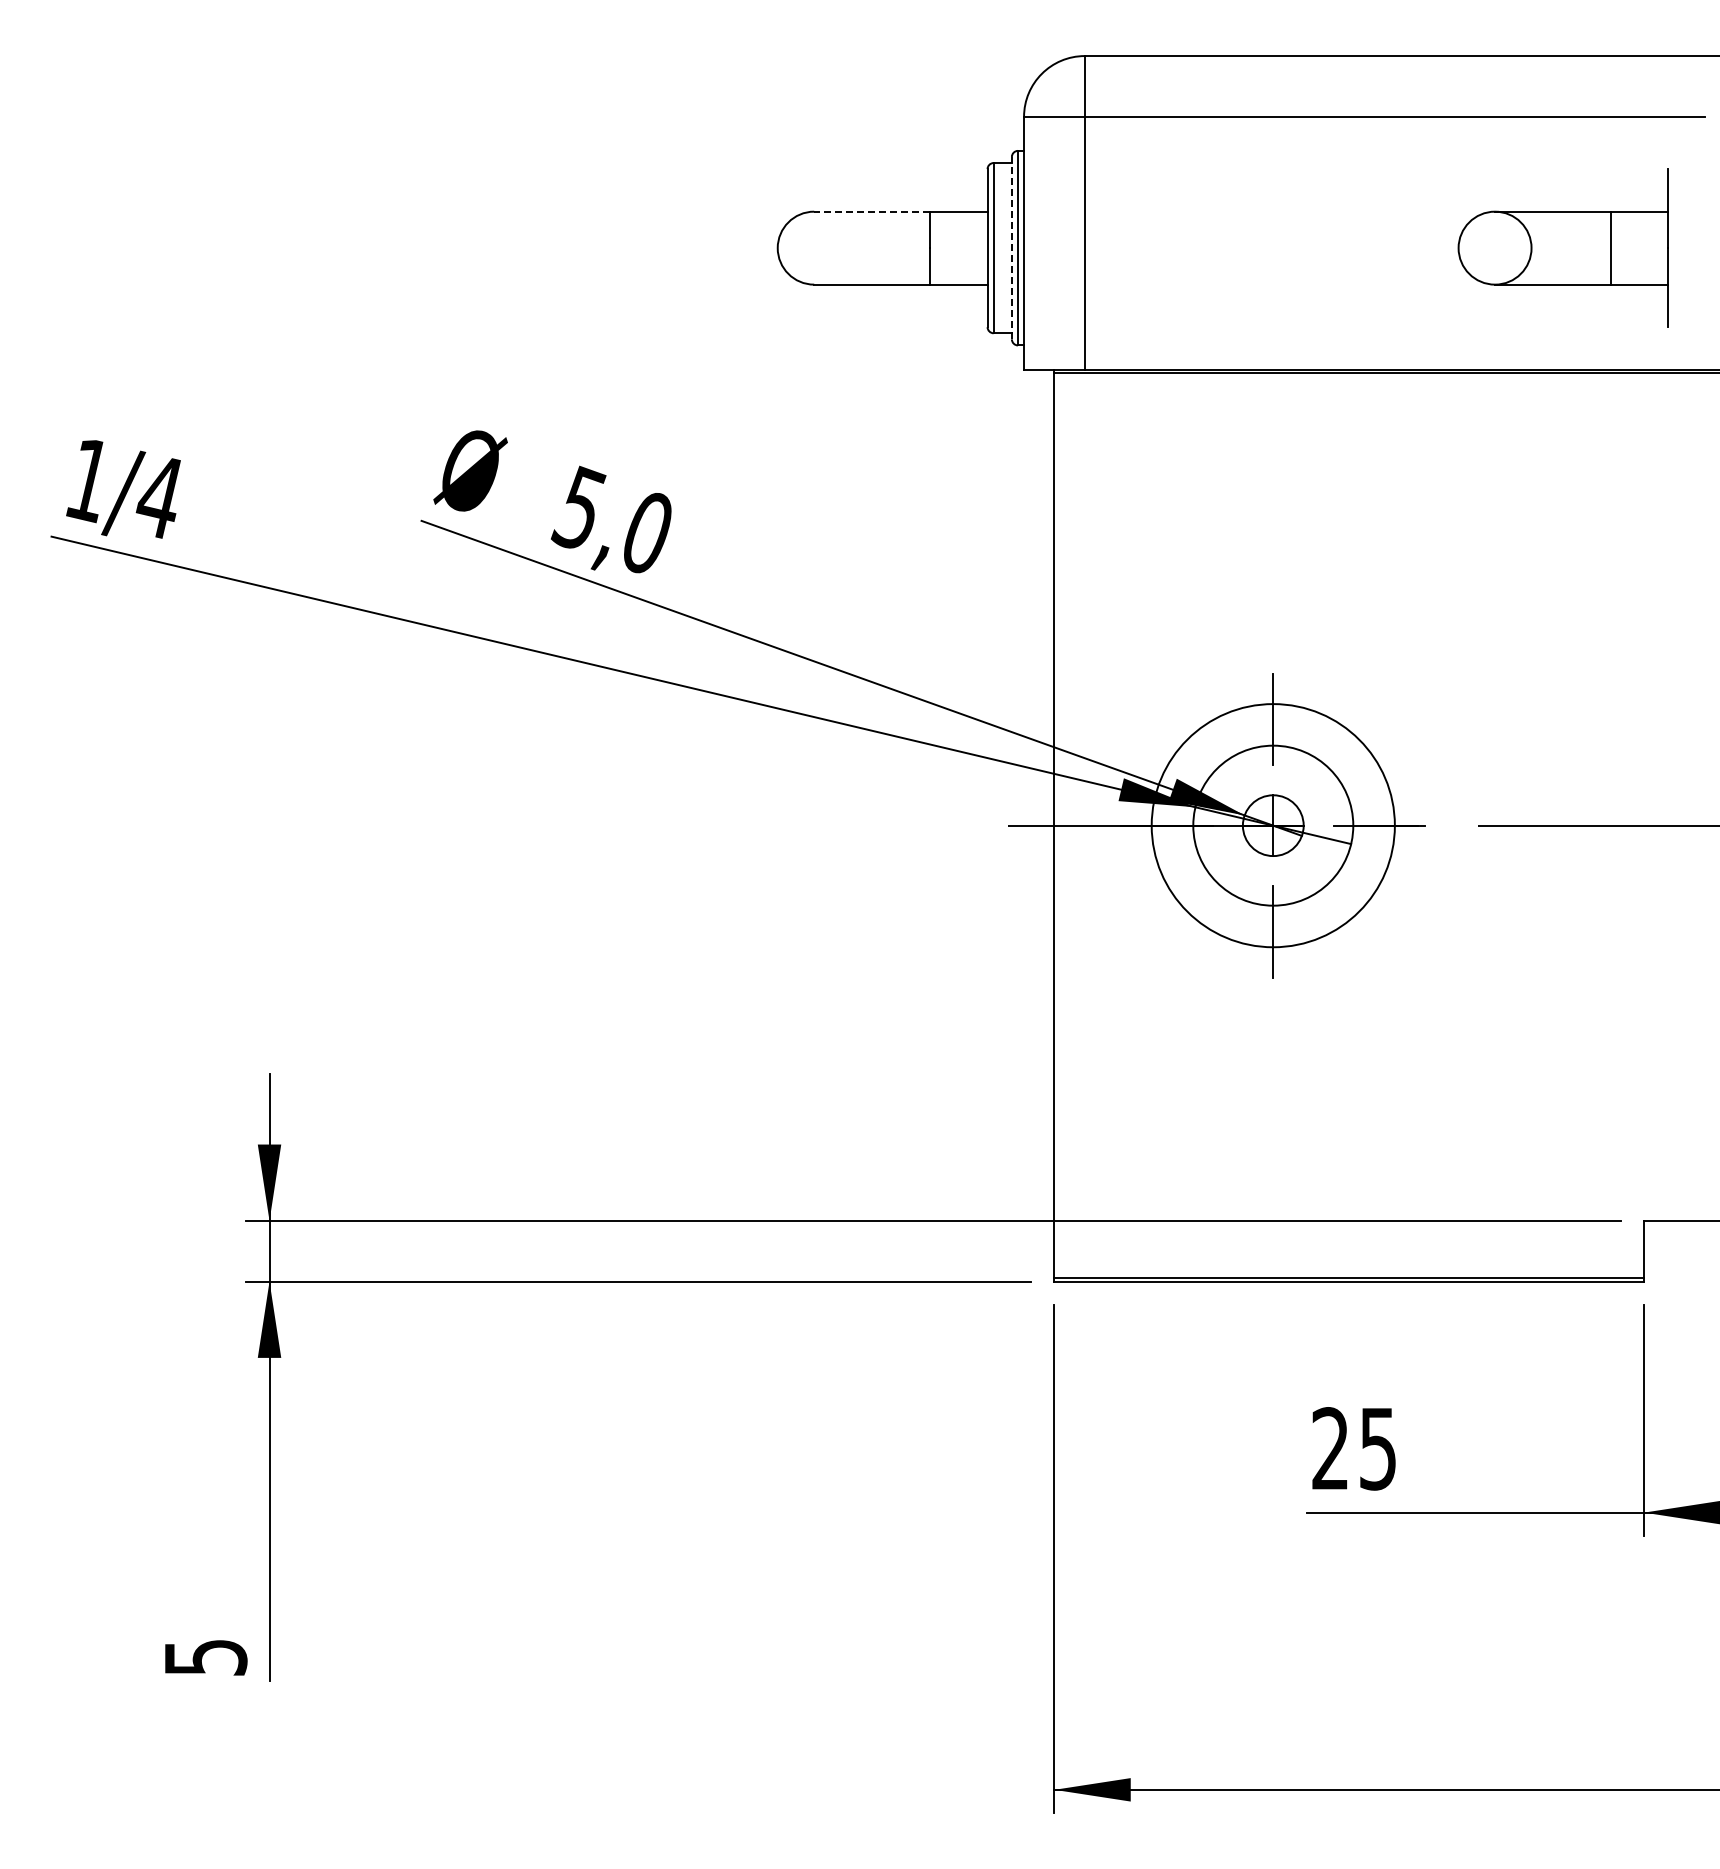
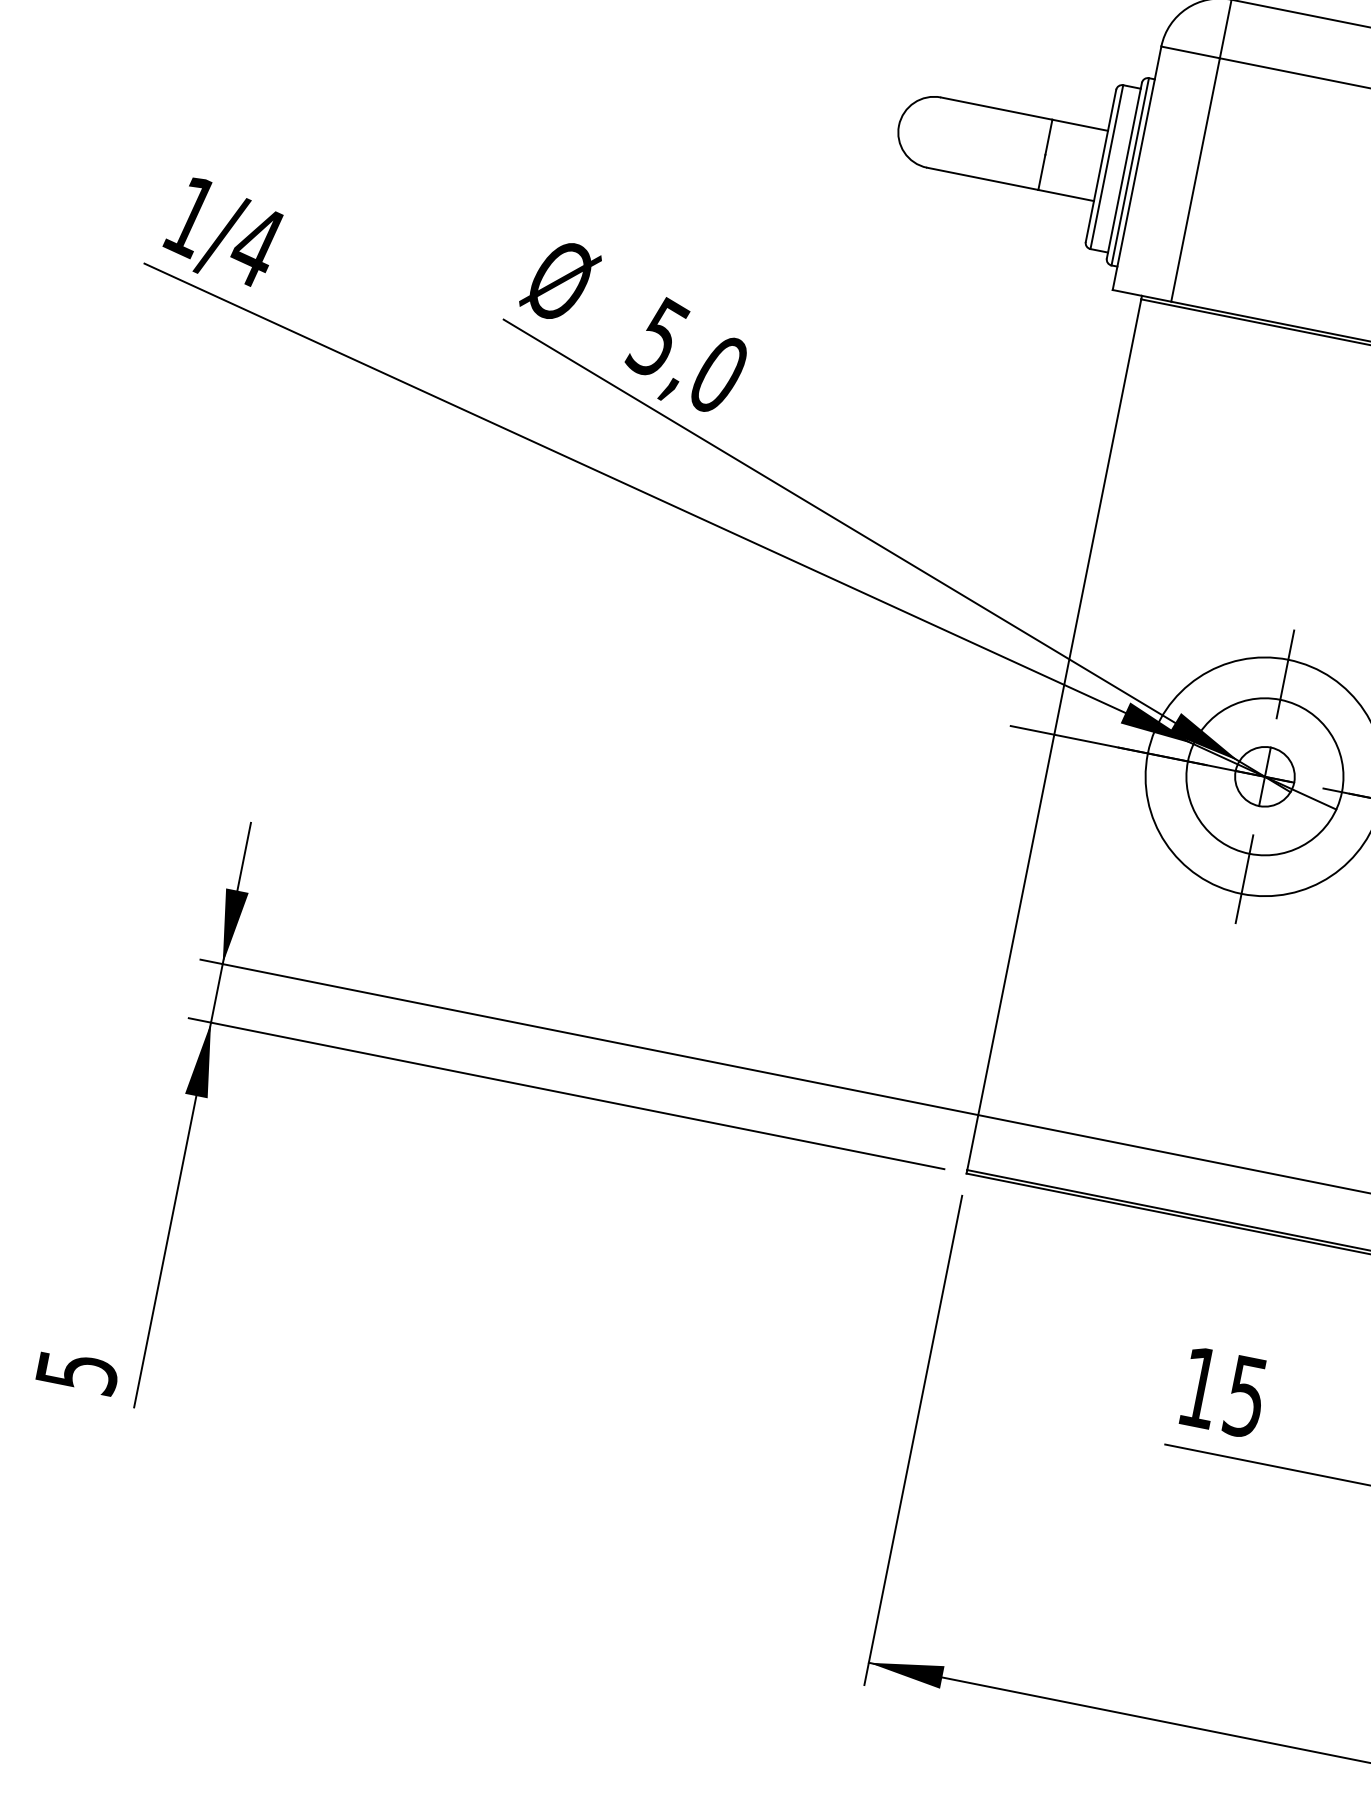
line: (872, 211) -> (997, 108), dashed -> solid
line: (1011, 247) -> (1124, 169), dashed -> solid
text: (1329, 1448) -> (1199, 1387), 25 -> 15

